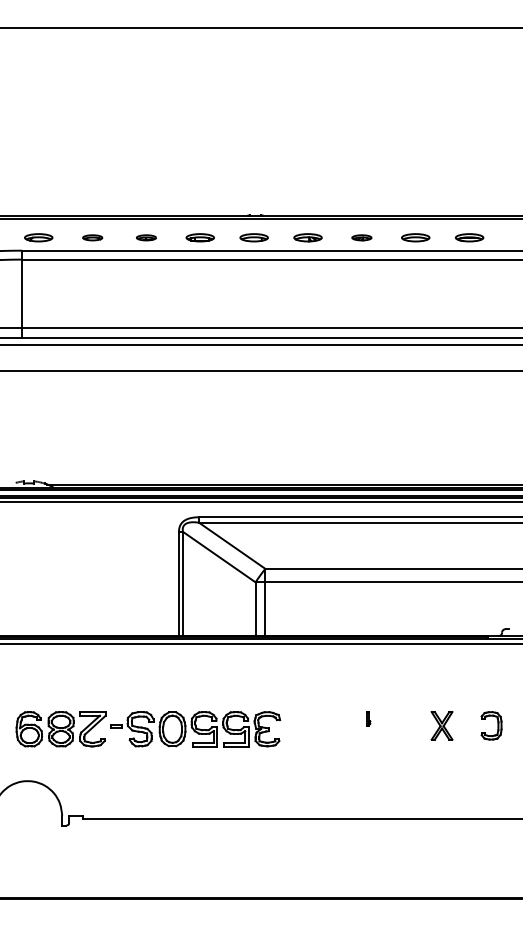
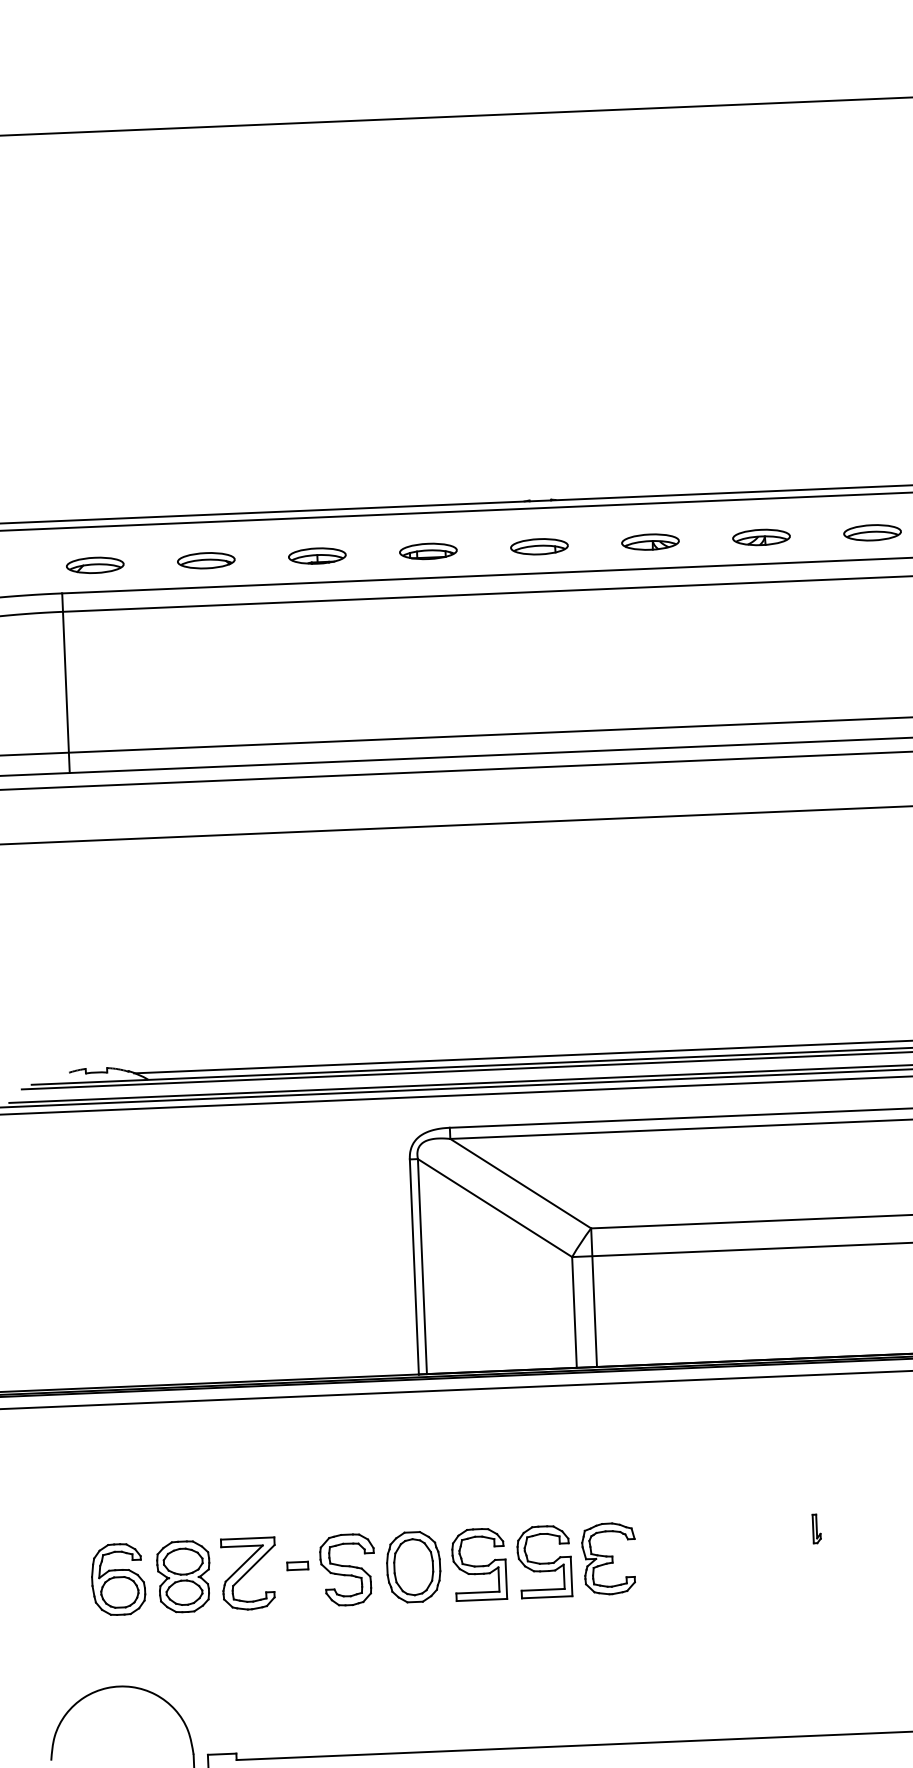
part: (92, 237) -> (206, 560), size x1.43
part: (146, 237) -> (317, 555), size x1.43
part: (361, 237) -> (760, 536), size x1.43

